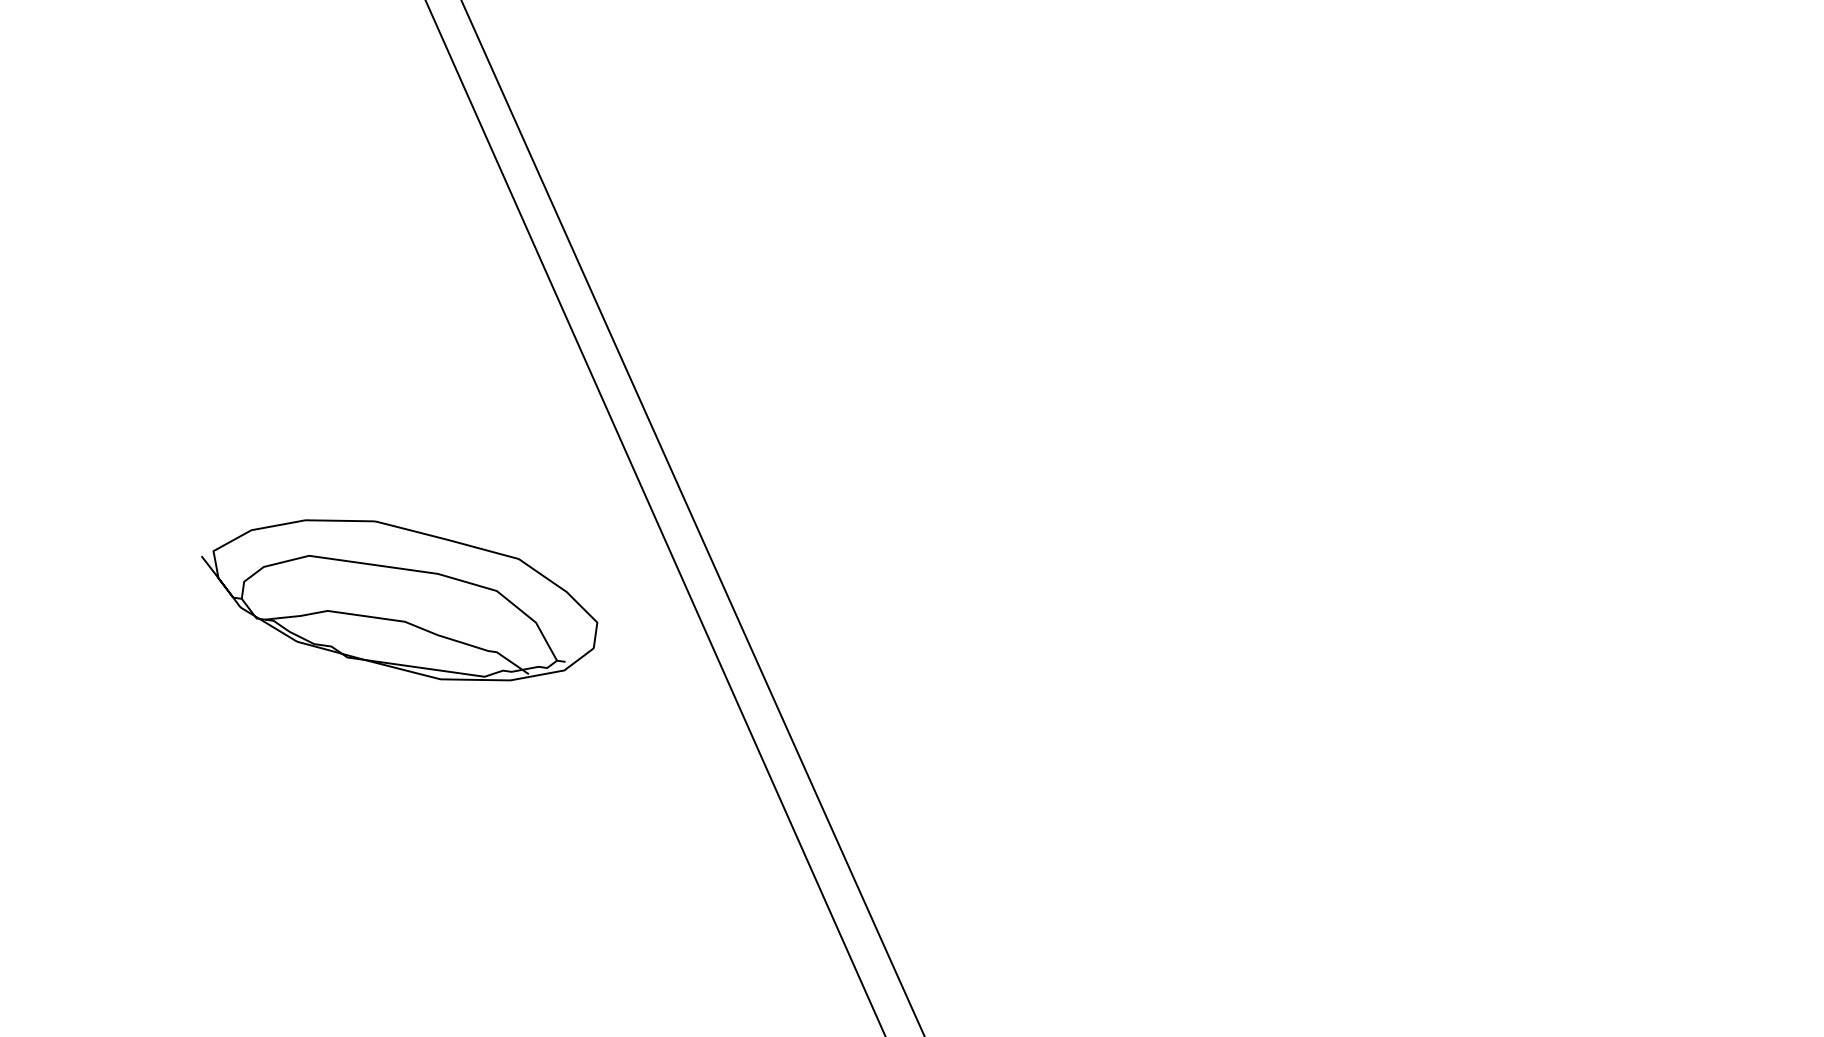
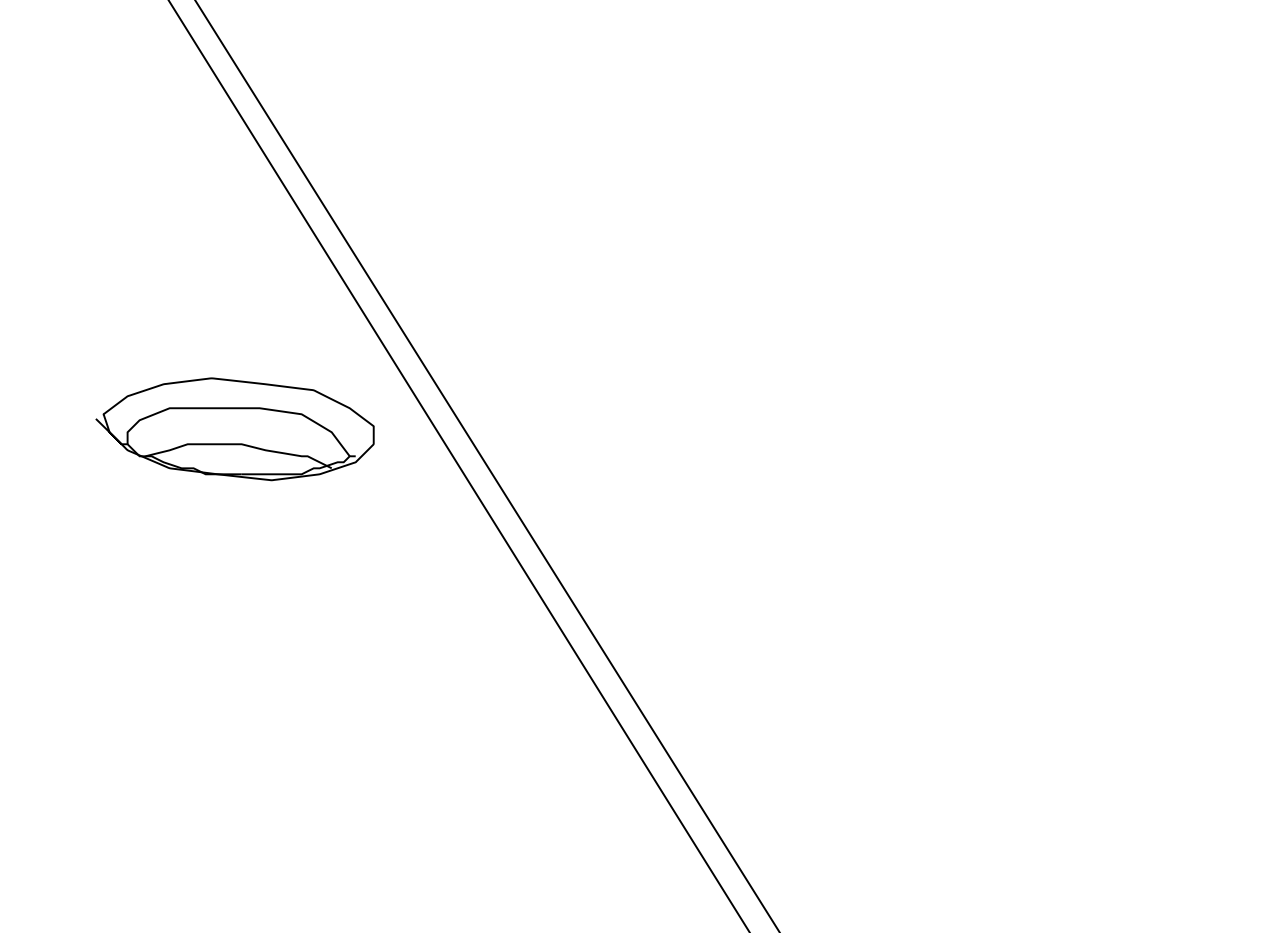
part: (397, 599) -> (234, 429), moved

